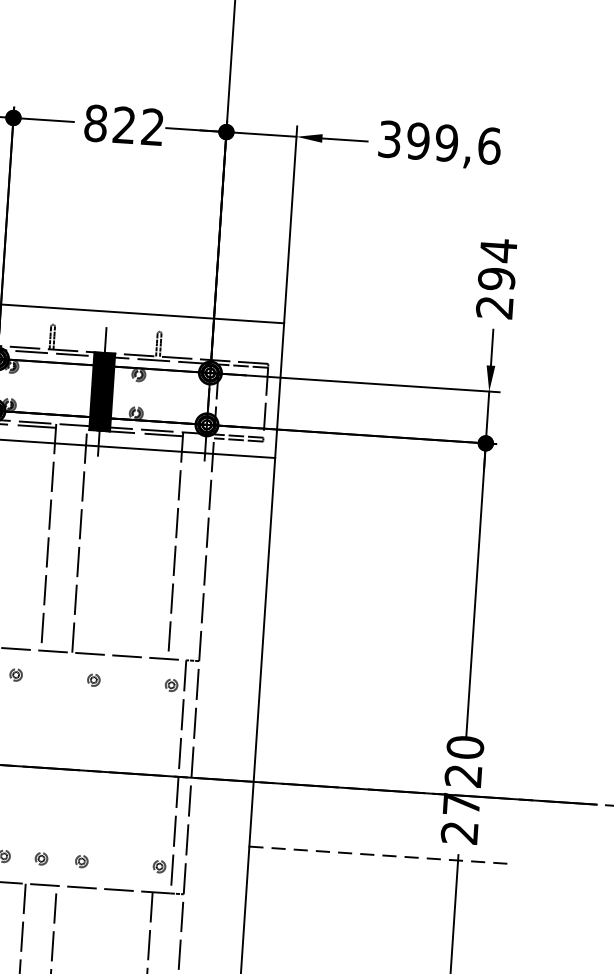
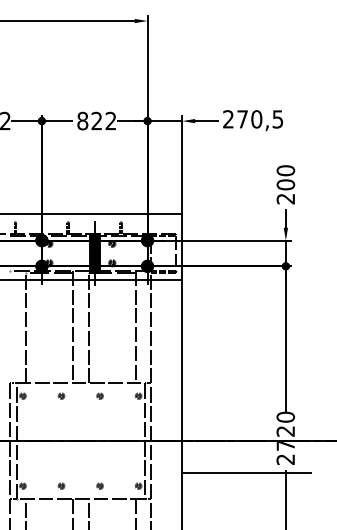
text: (440, 143) -> (253, 119), 399,6 -> 270,5
text: (496, 264) -> (285, 177), 294 -> 200
line: (380, 855) -> (247, 473), dashed -> solid
part: (40, 857) -> (79, 485), removed

